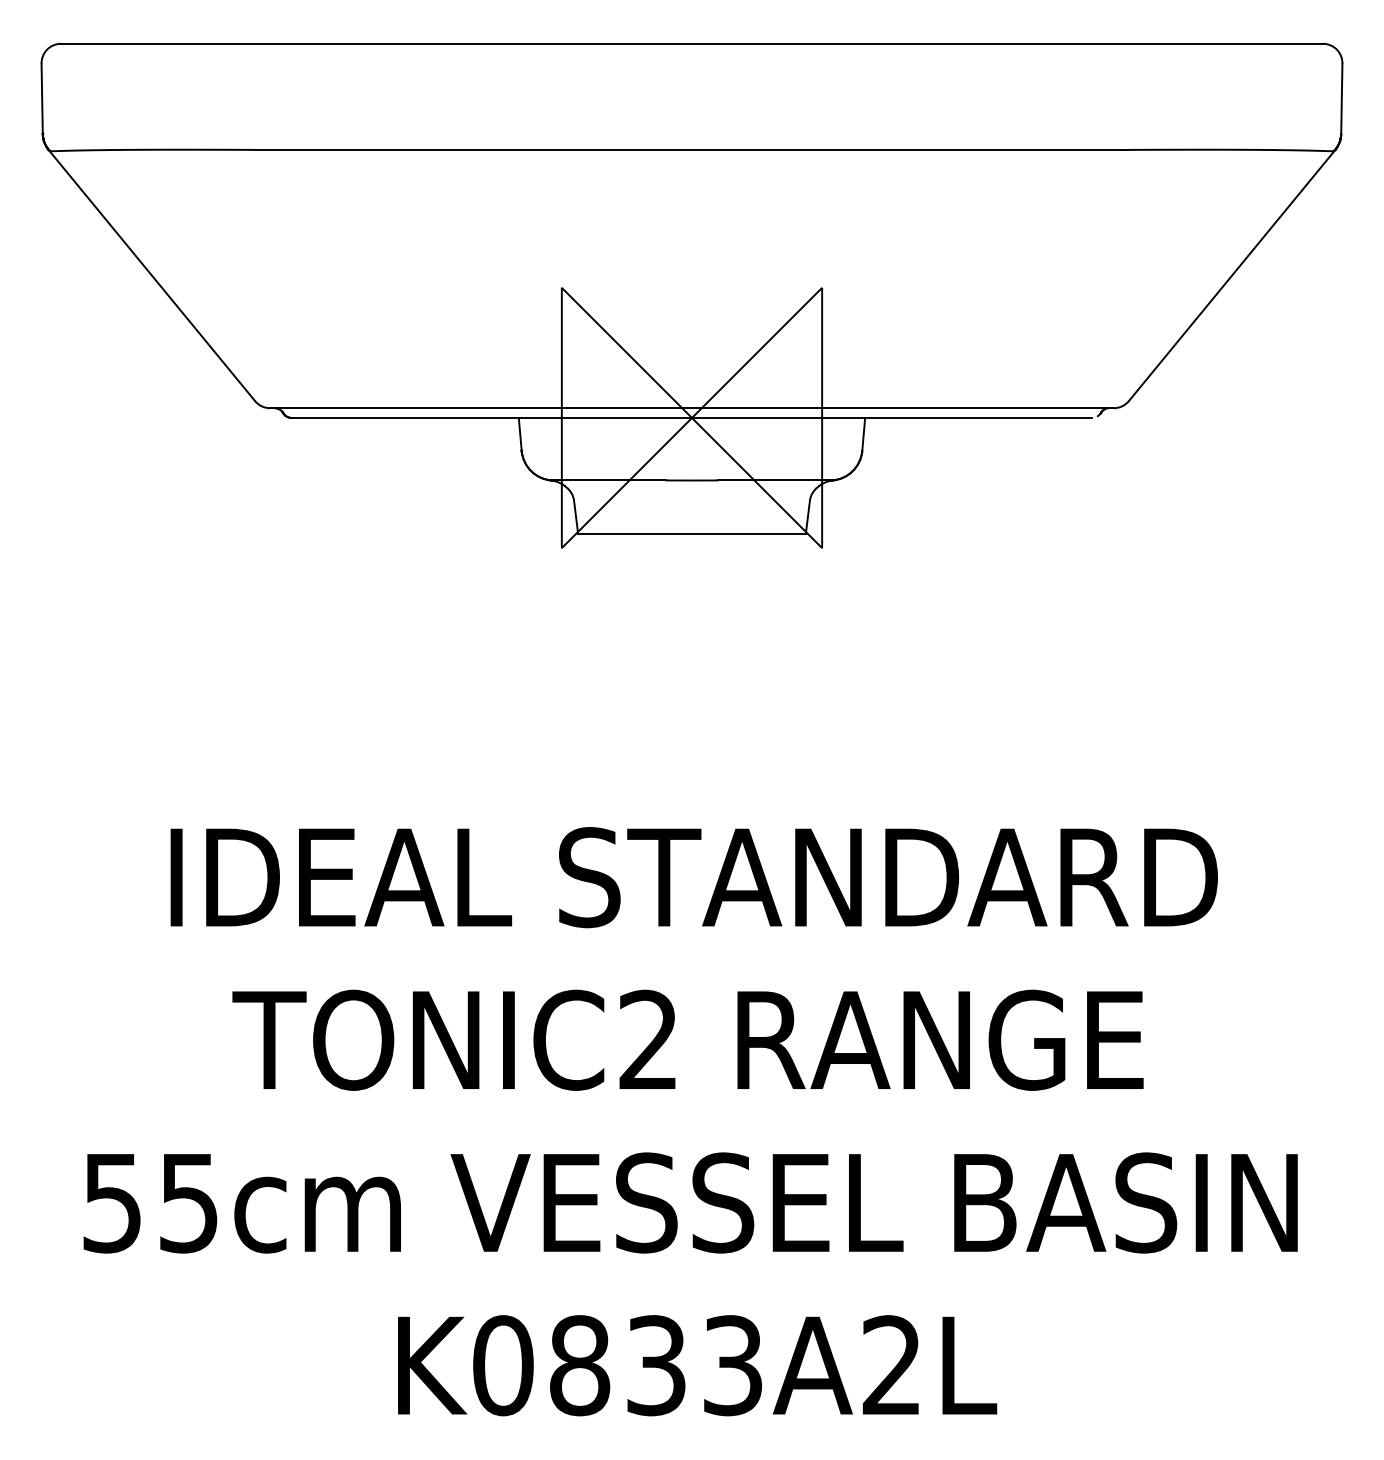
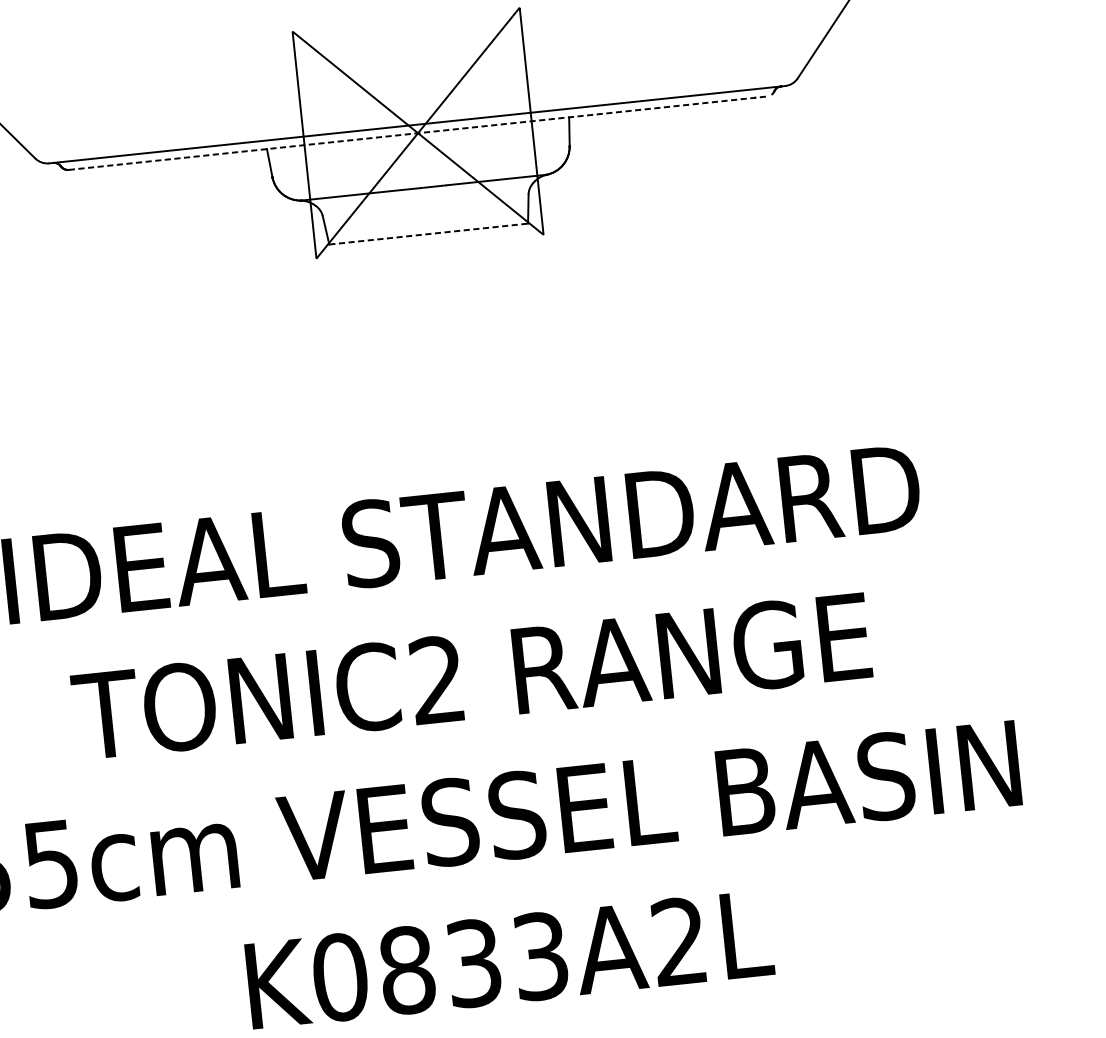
line: (692, 417) -> (418, 132), solid -> dashed
line: (691, 533) -> (428, 234), solid -> dashed

